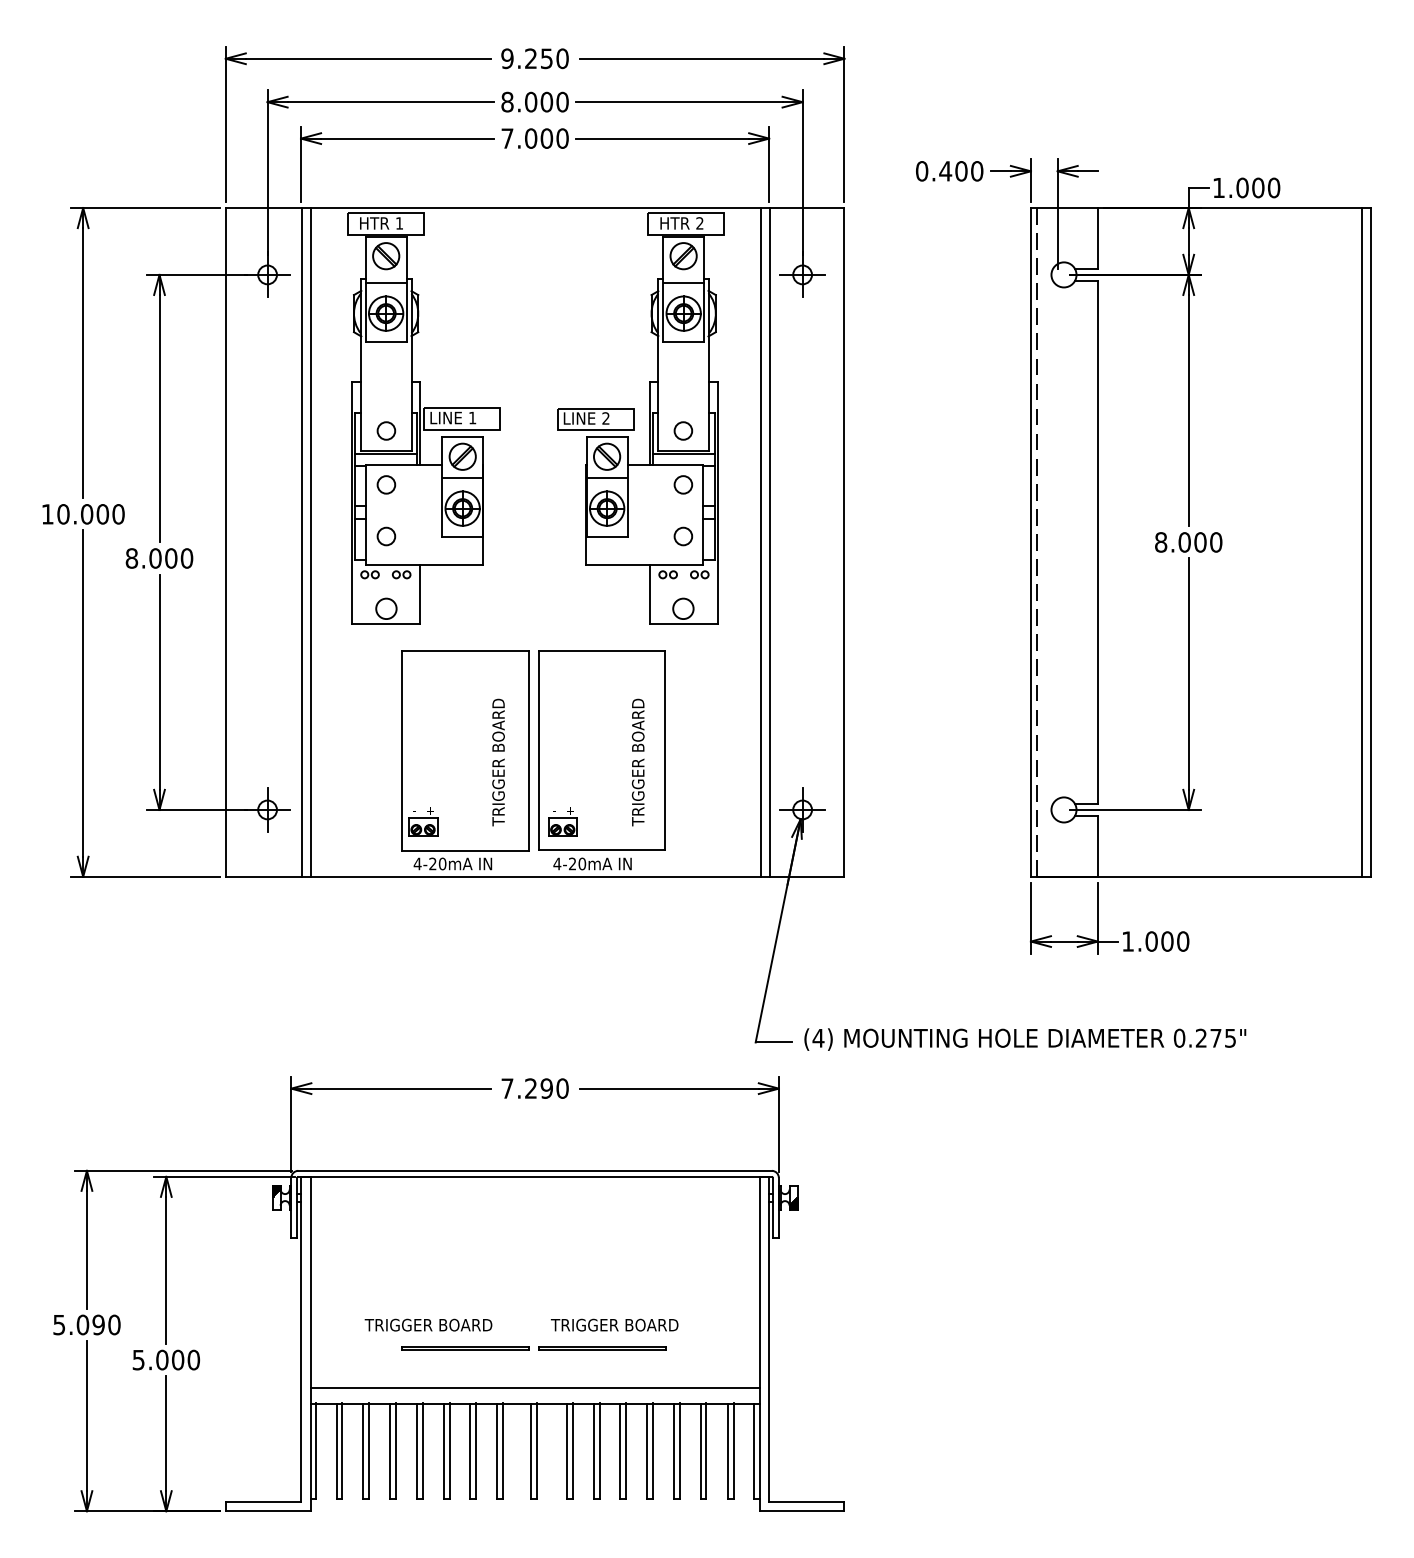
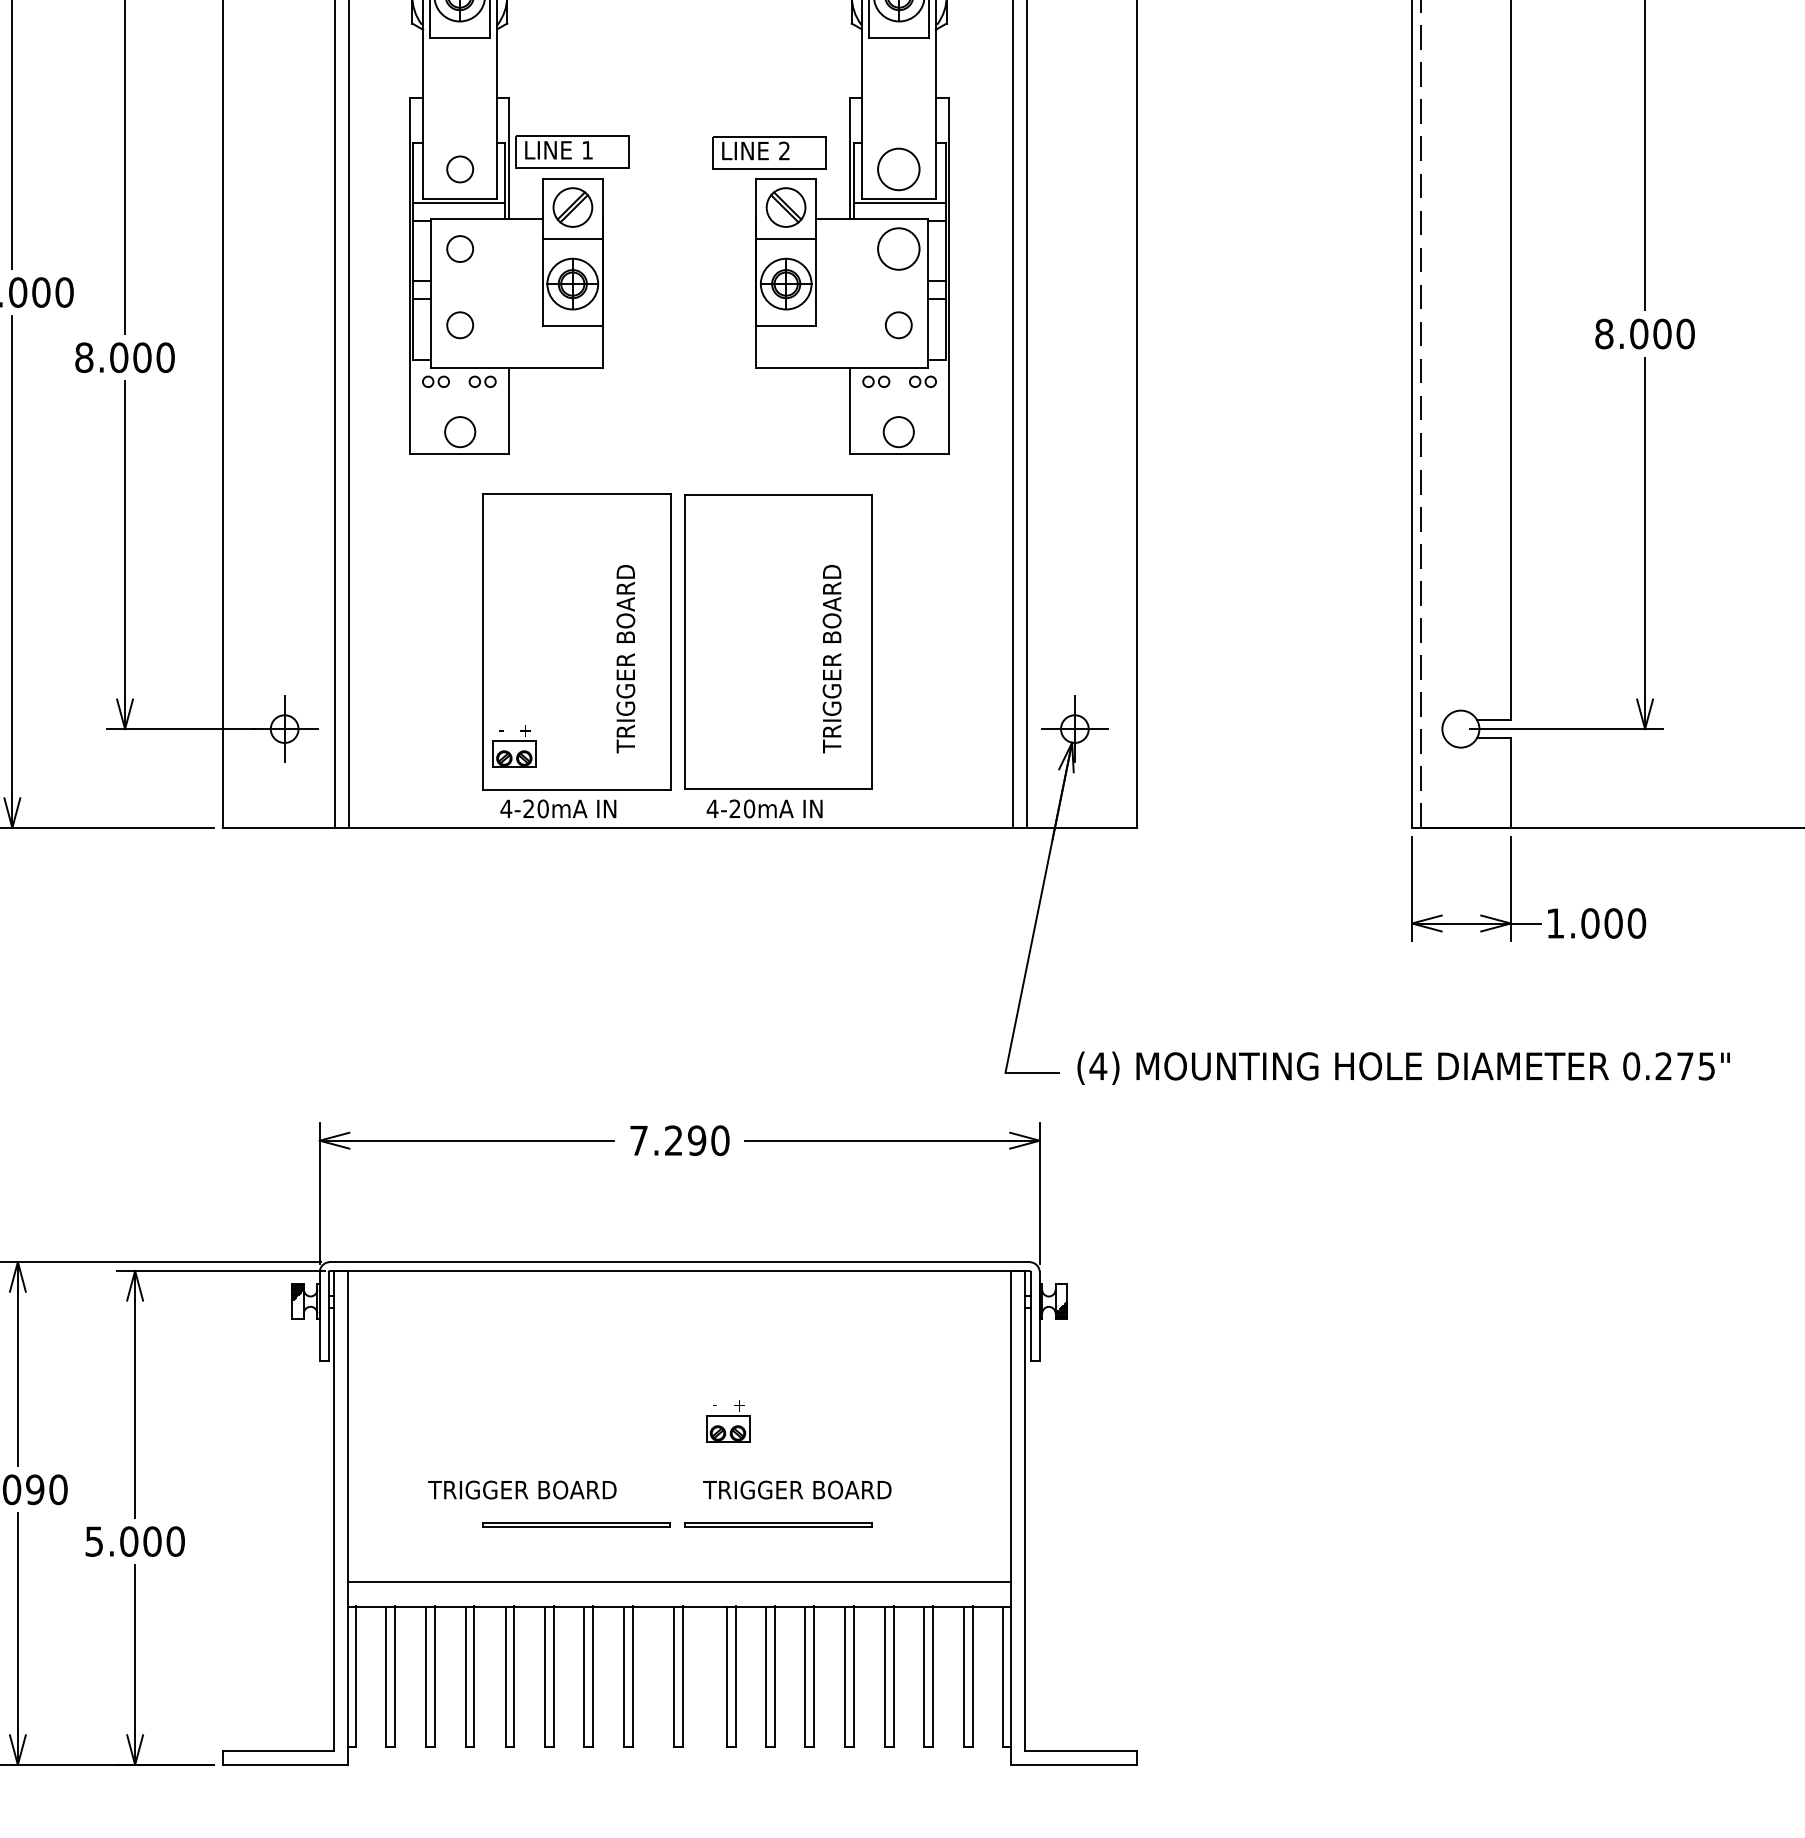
circle: (683, 430) -> (898, 168), size x1.6
circle: (683, 484) -> (898, 248), size x1.6
part: (562, 821) -> (727, 1421), moved

